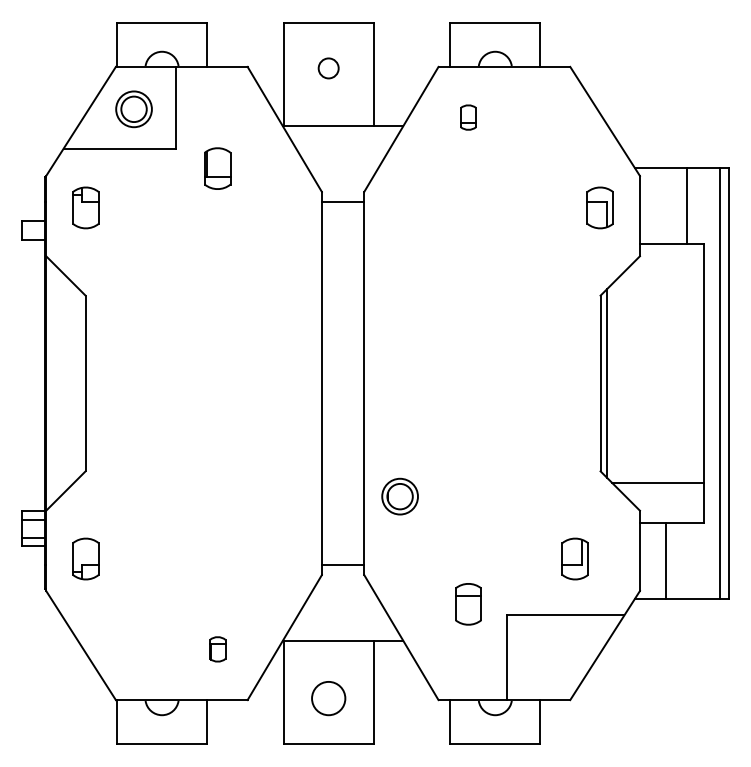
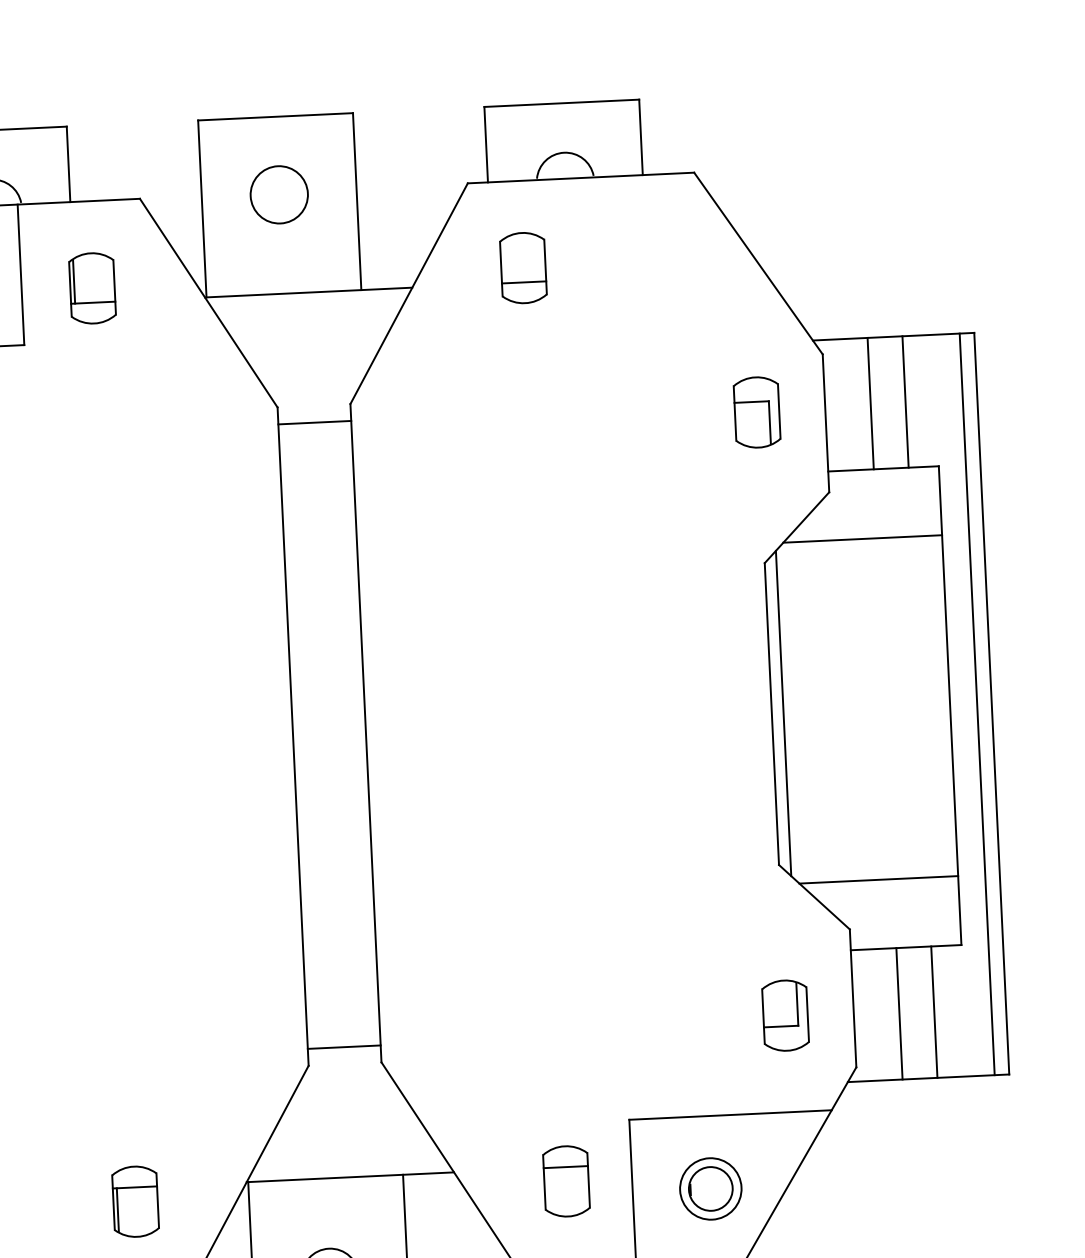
circle: (328, 68) -> (278, 194), size x1.67
part: (468, 117) -> (523, 267), size x1.67
part: (217, 168) -> (92, 288), moved
line: (666, 205) -> (870, 402), added
line: (657, 284) -> (861, 539), added
part: (399, 496) -> (709, 1188), moved
part: (574, 558) -> (784, 1014), moved
line: (686, 560) -> (933, 1011), added
part: (468, 604) -> (566, 1181), moved
part: (217, 649) -> (135, 1202), size x1.67

